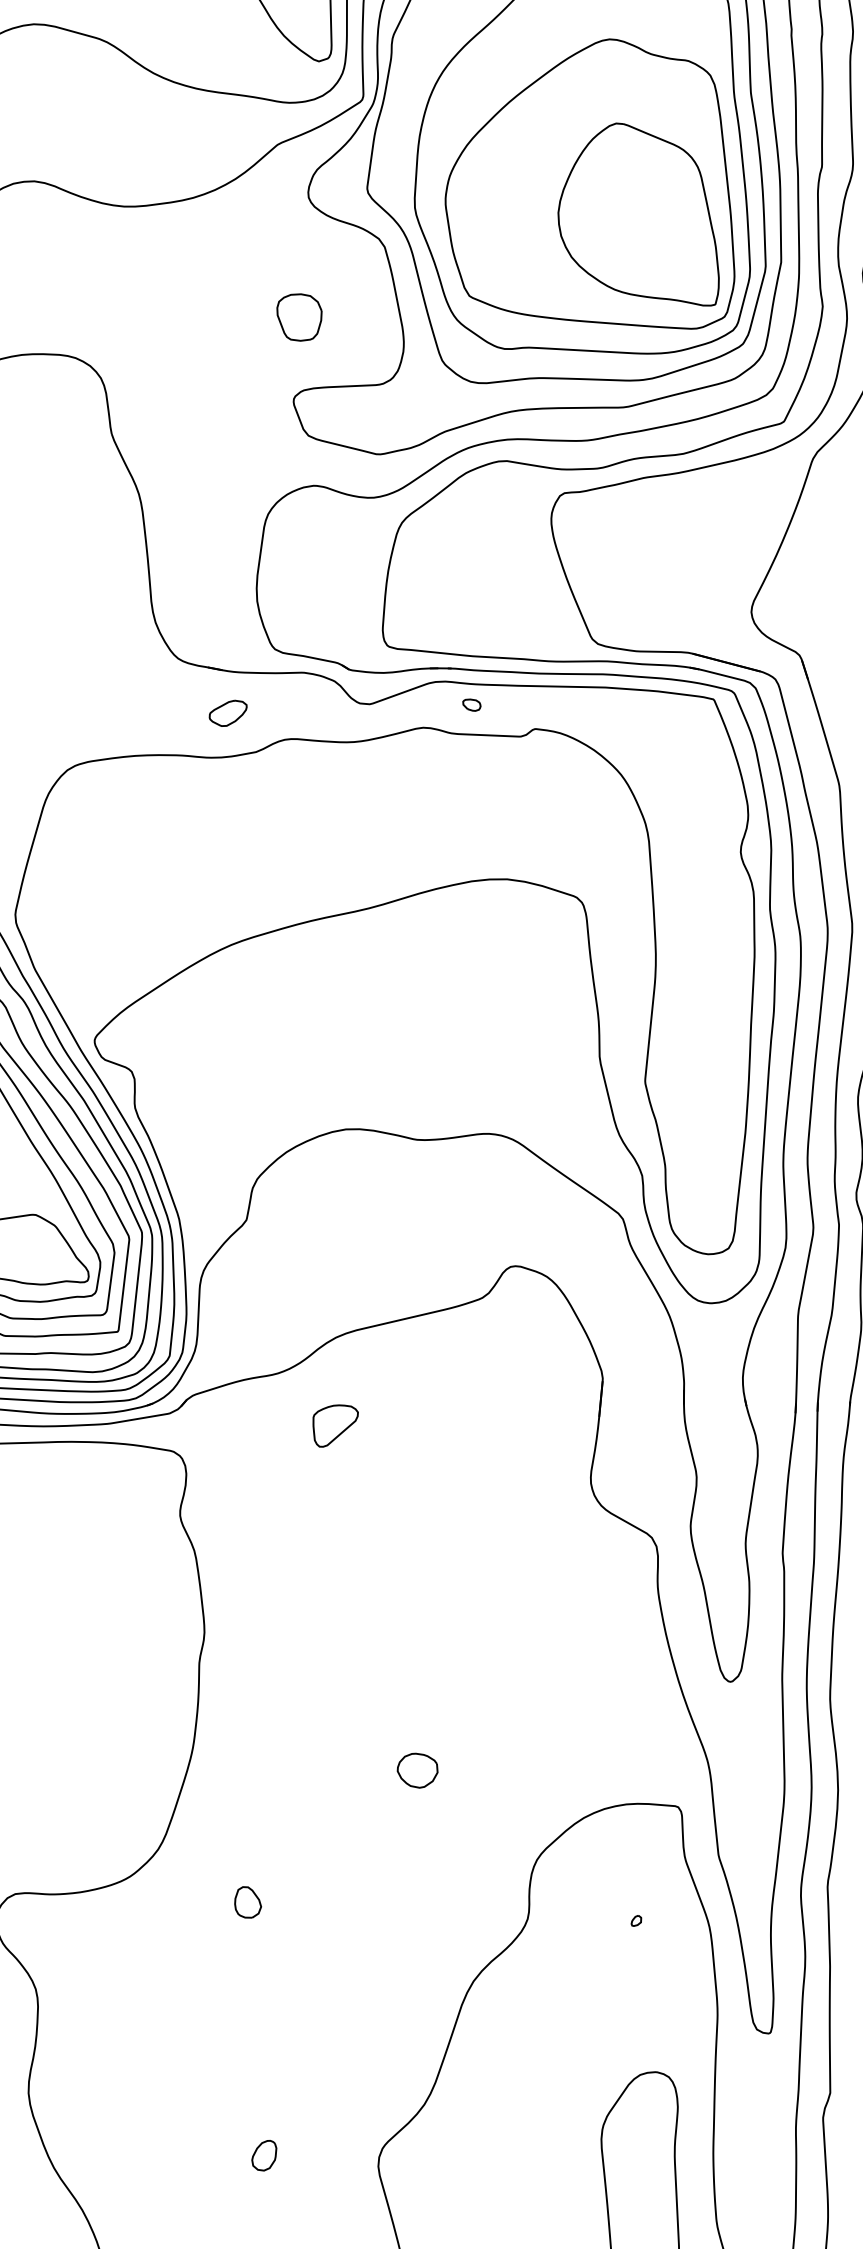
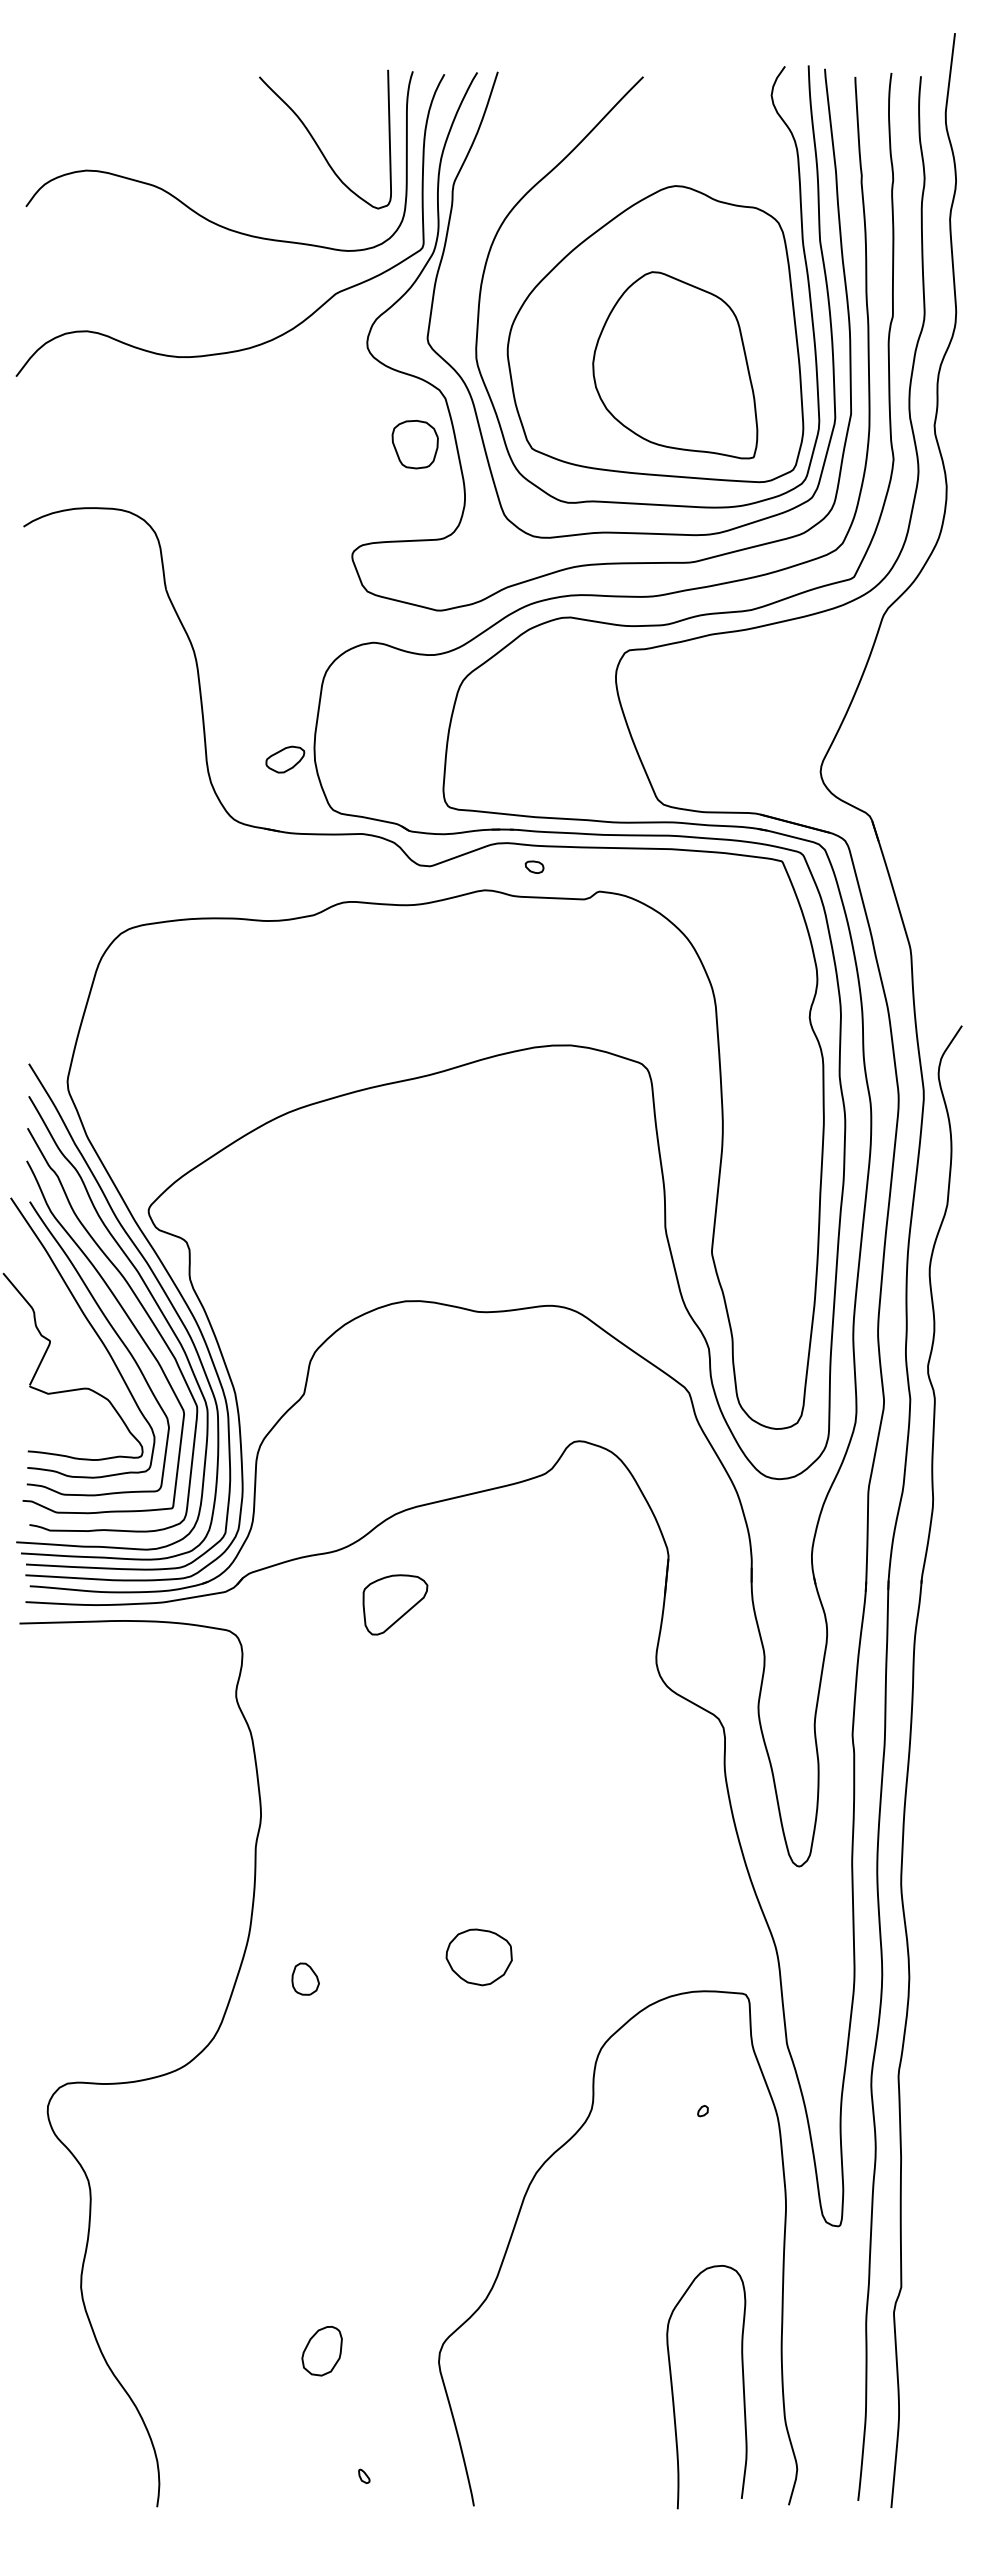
part: (638, 214) -> (675, 365), moved
part: (298, 317) -> (414, 444), moved
part: (228, 713) -> (285, 759), moved
part: (334, 1425) -> (394, 1604), size x1.4
part: (417, 1770) -> (478, 1957), size x1.6
part: (247, 1901) -> (305, 1978), moved
part: (264, 2155) -> (322, 2351), size x1.6

